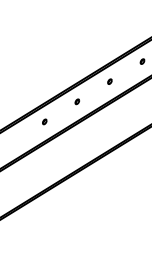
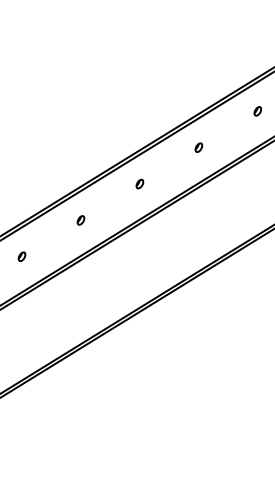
part: (11, 141) -> (20, 255), added

